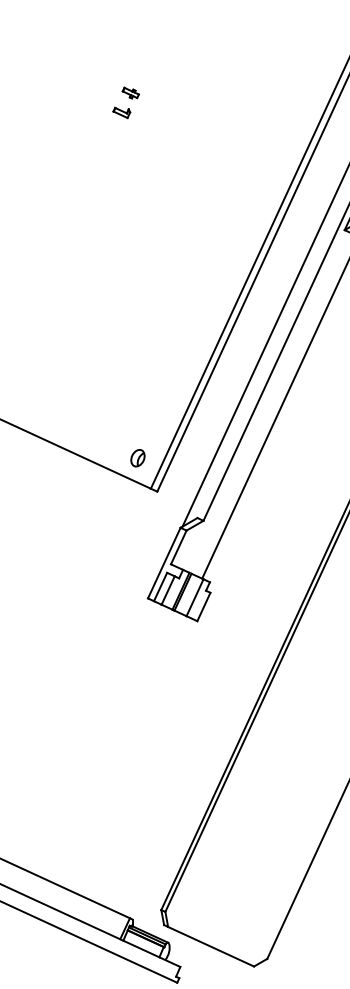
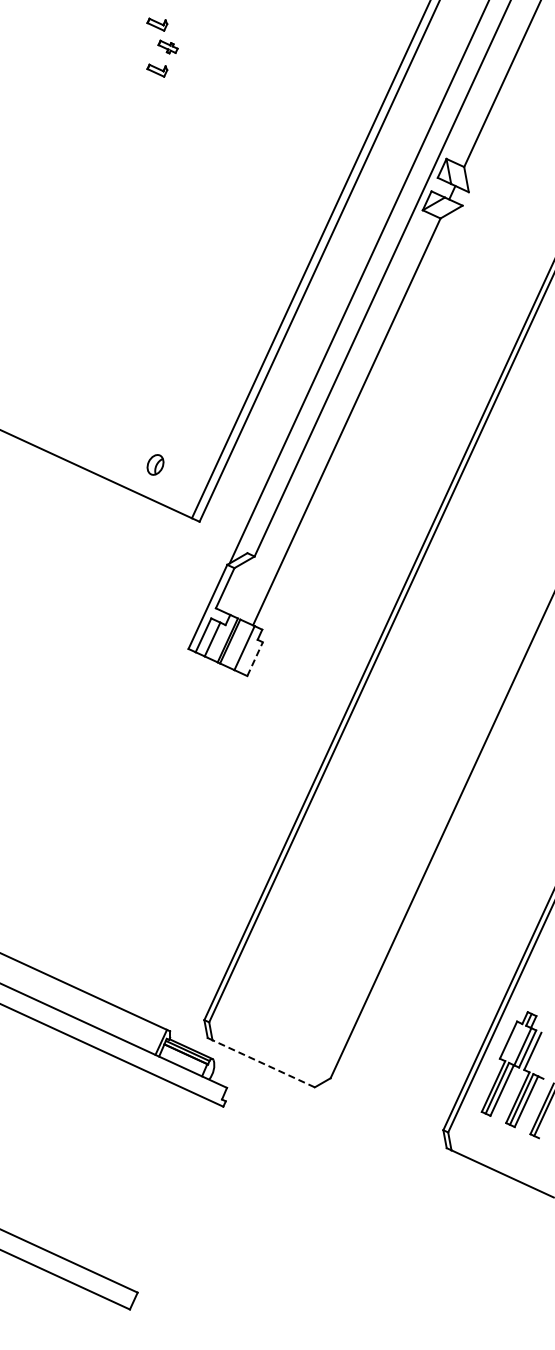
part: (121, 74) -> (157, 24), added
part: (137, 457) -> (155, 464), moved
line: (204, 607) -> (255, 659), solid -> dashed
line: (210, 946) -> (263, 1063), solid -> dashed

